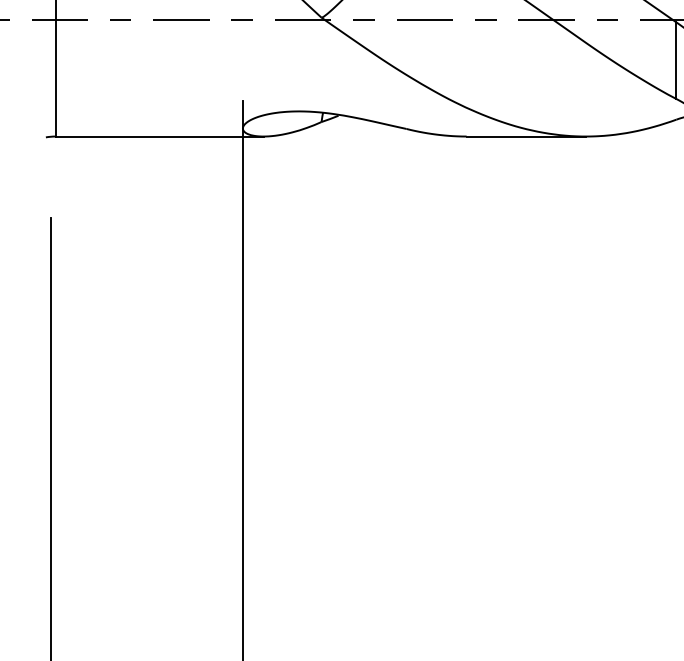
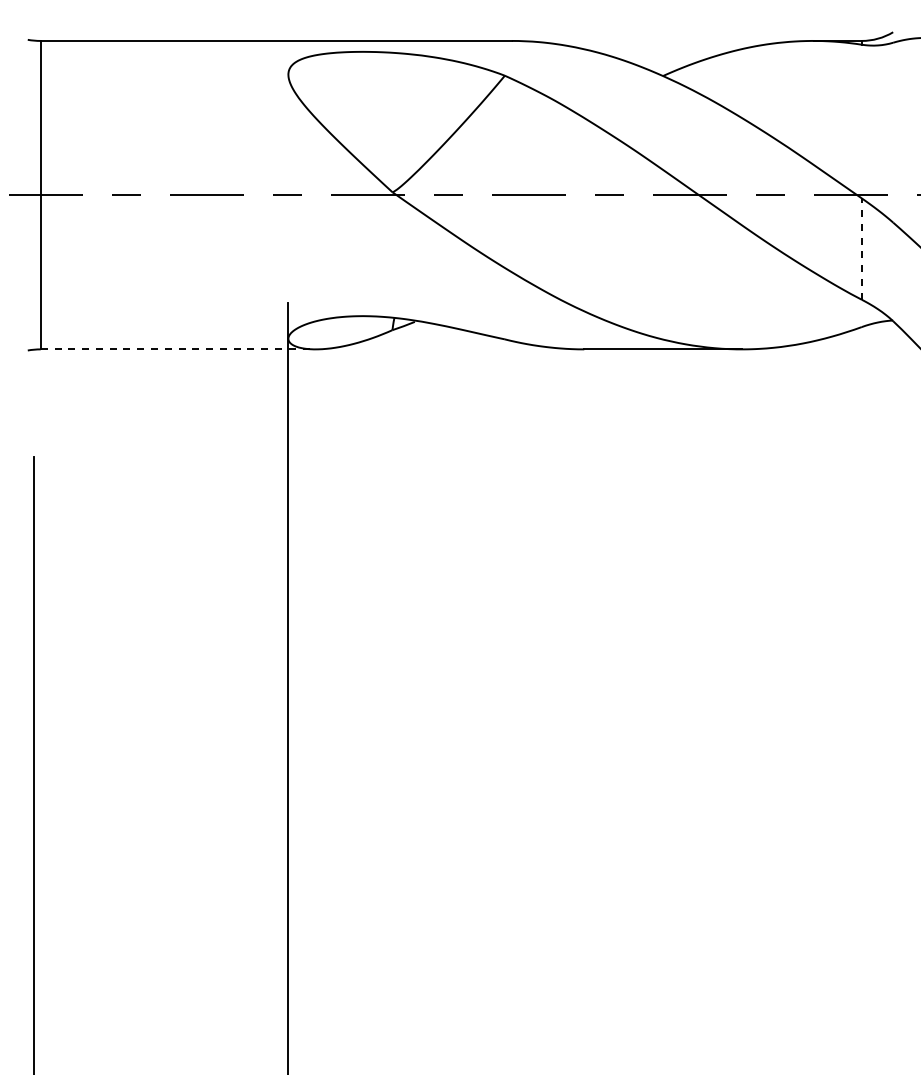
line: (676, 61) -> (861, 249), solid -> dashed
line: (159, 136) -> (178, 349), solid -> dashed

